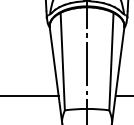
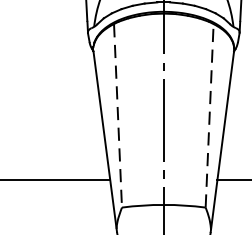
line: (62, 61) -> (117, 115), solid -> dashed
line: (111, 61) -> (209, 115), solid -> dashed

